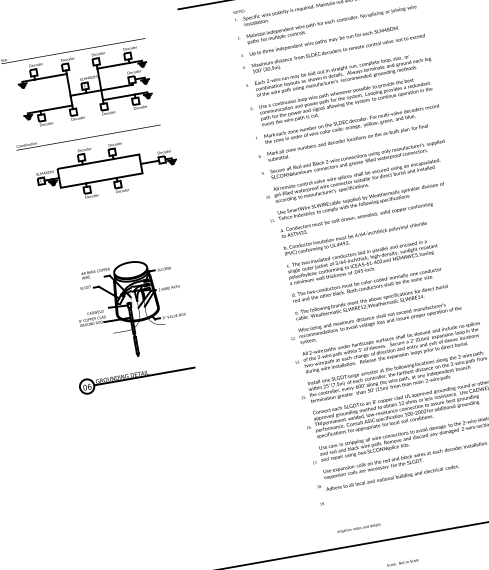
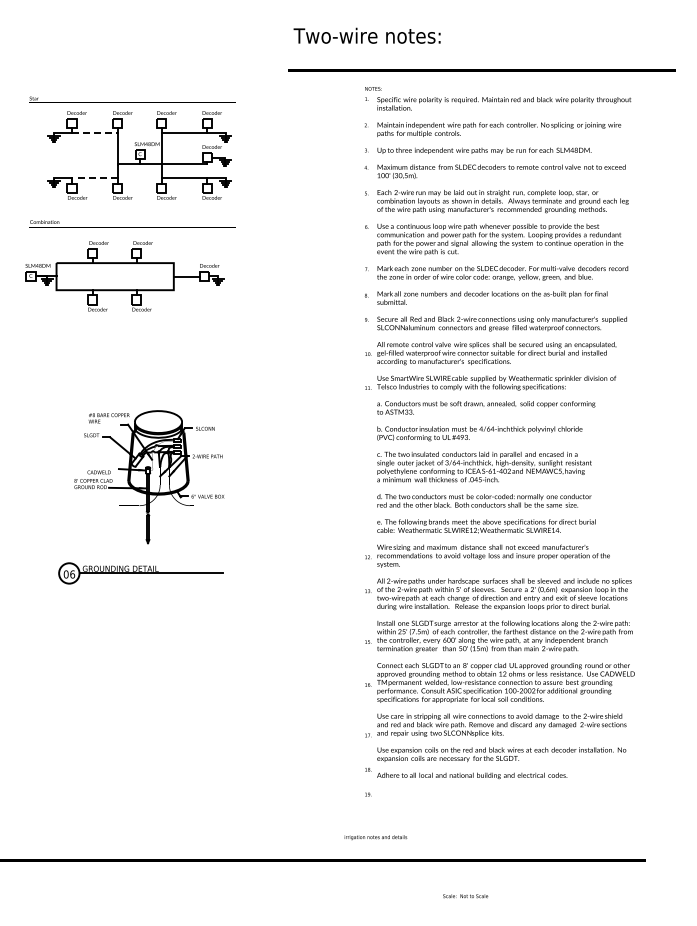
line: (50, 77) -> (94, 133), solid -> dashed
line: (56, 108) -> (94, 178), solid -> dashed
part: (106, 169) -> (124, 276), moved
text: (358, 528) -> (375, 837), moved

